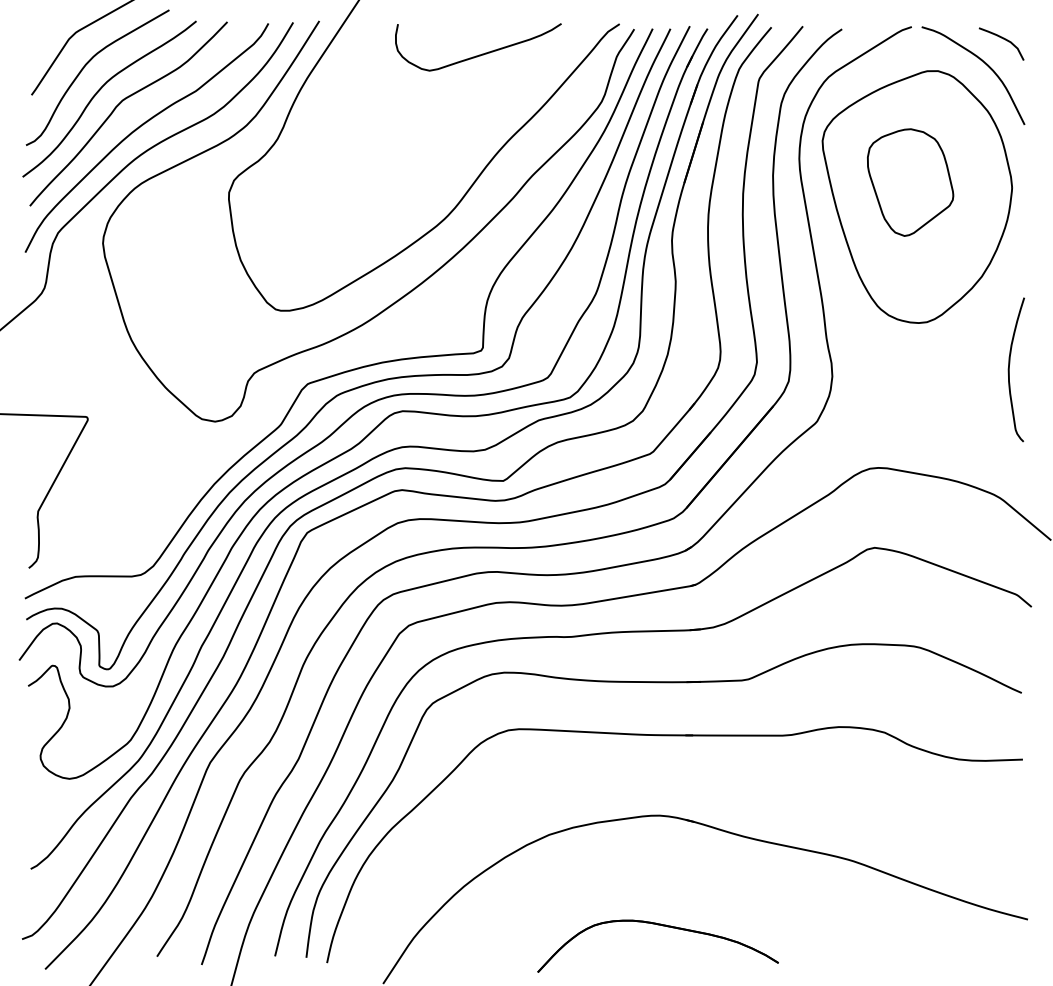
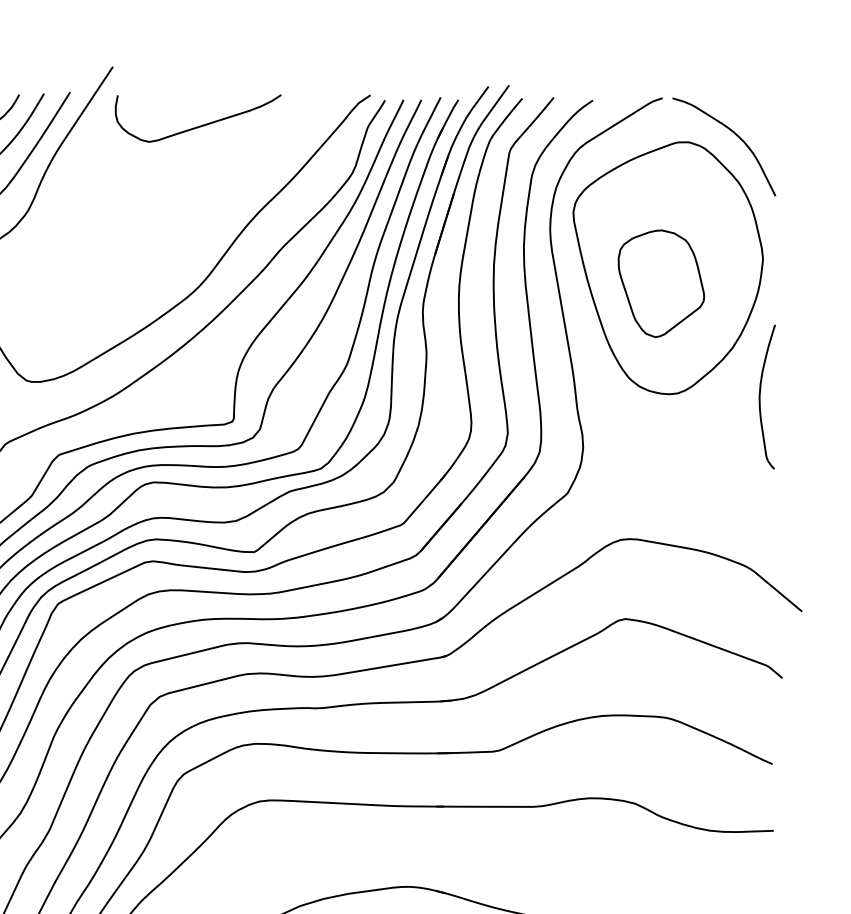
curve: (1003, 39) -> (754, 110), removed
curve: (479, 54) -> (199, 125), moved
part: (910, 182) -> (661, 283), moved
curve: (1009, 369) -> (760, 396), moved

